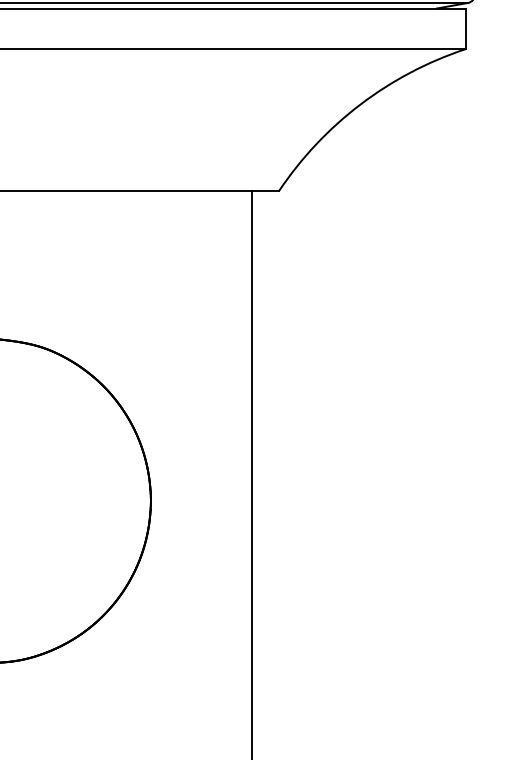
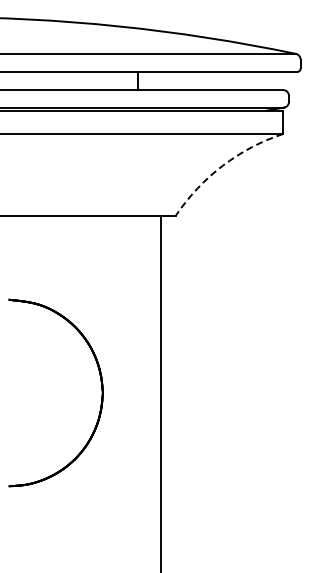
arc: (359, 104) -> (222, 165), solid -> dashed

